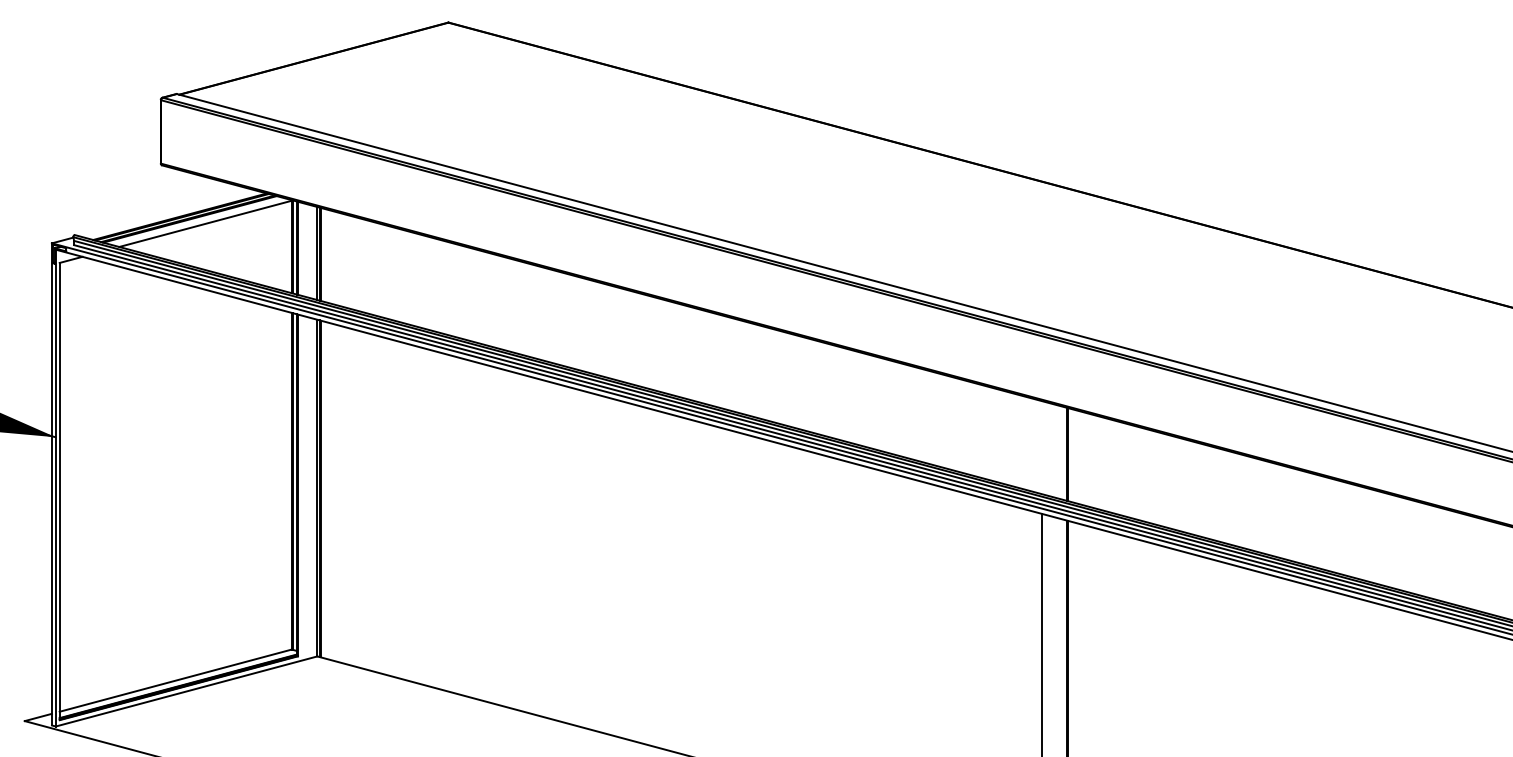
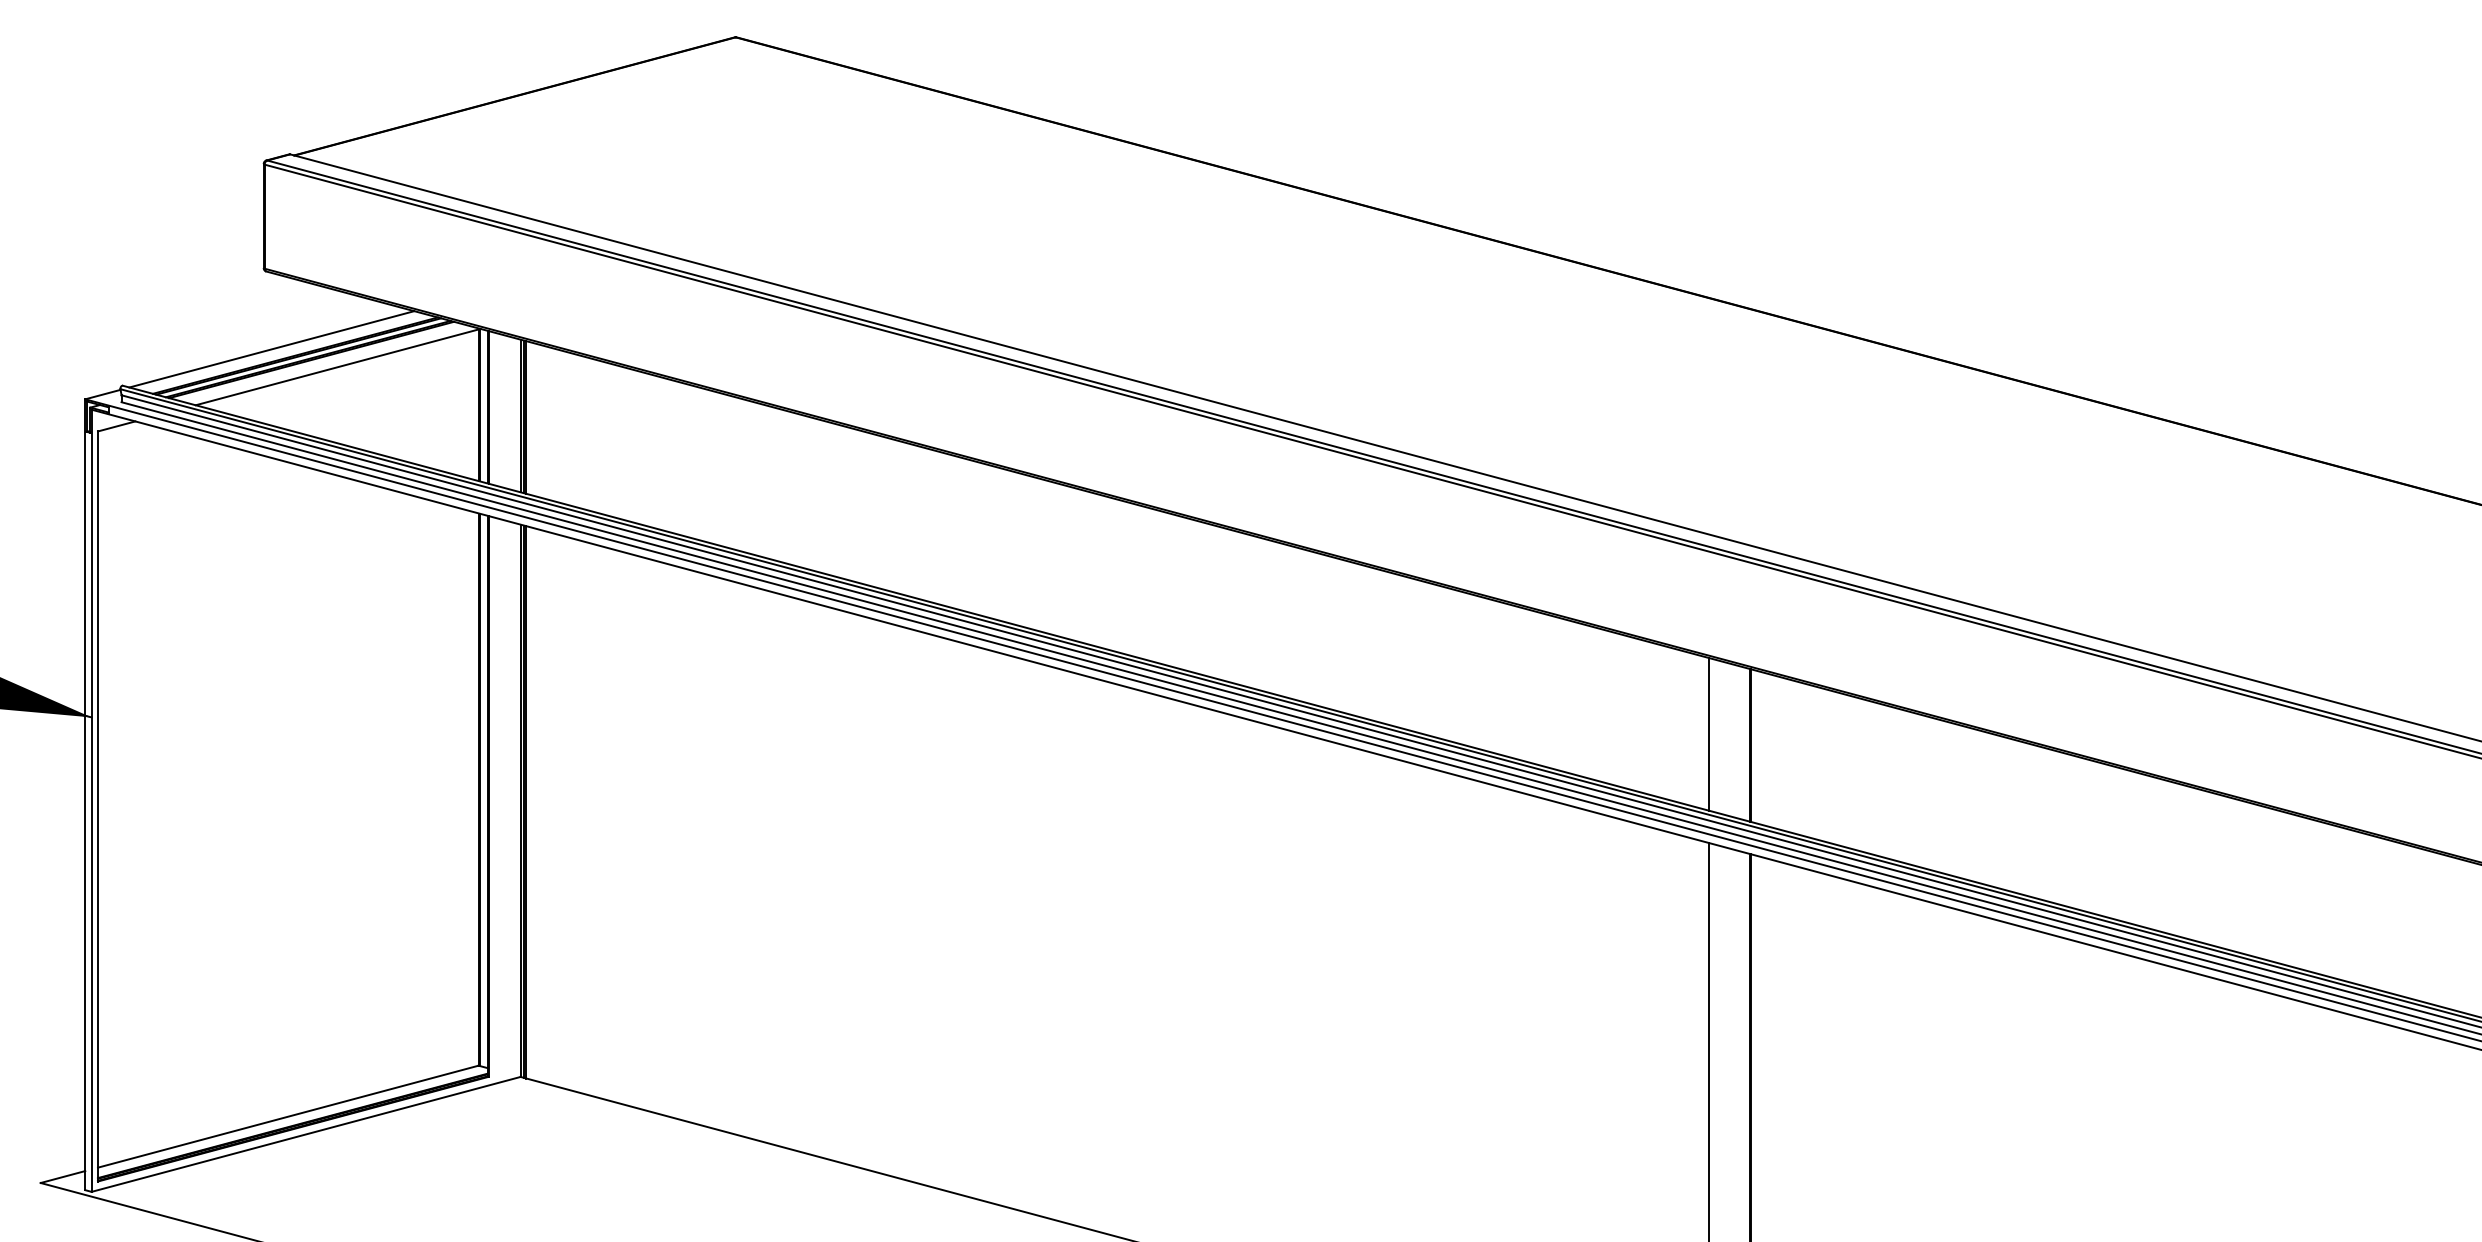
line: (165, 212) -> (271, 348), added
line: (1042, 447) -> (1710, 734), added

